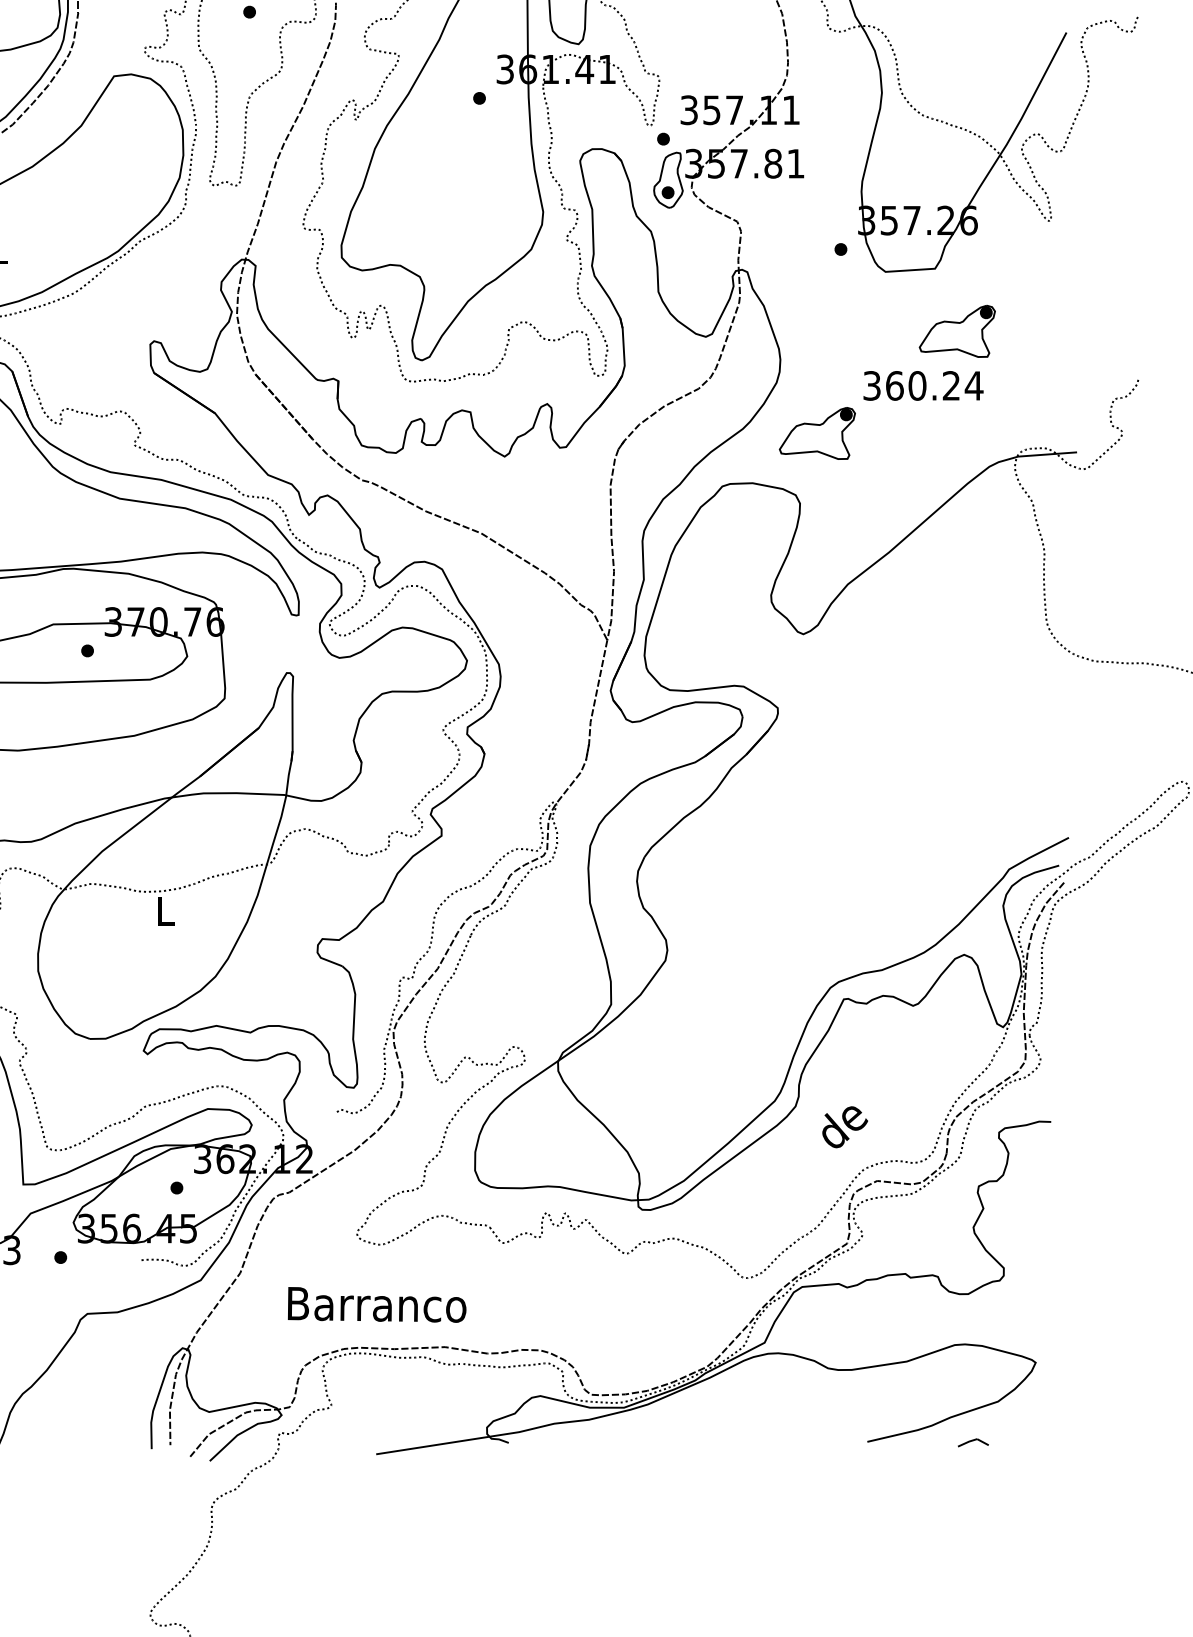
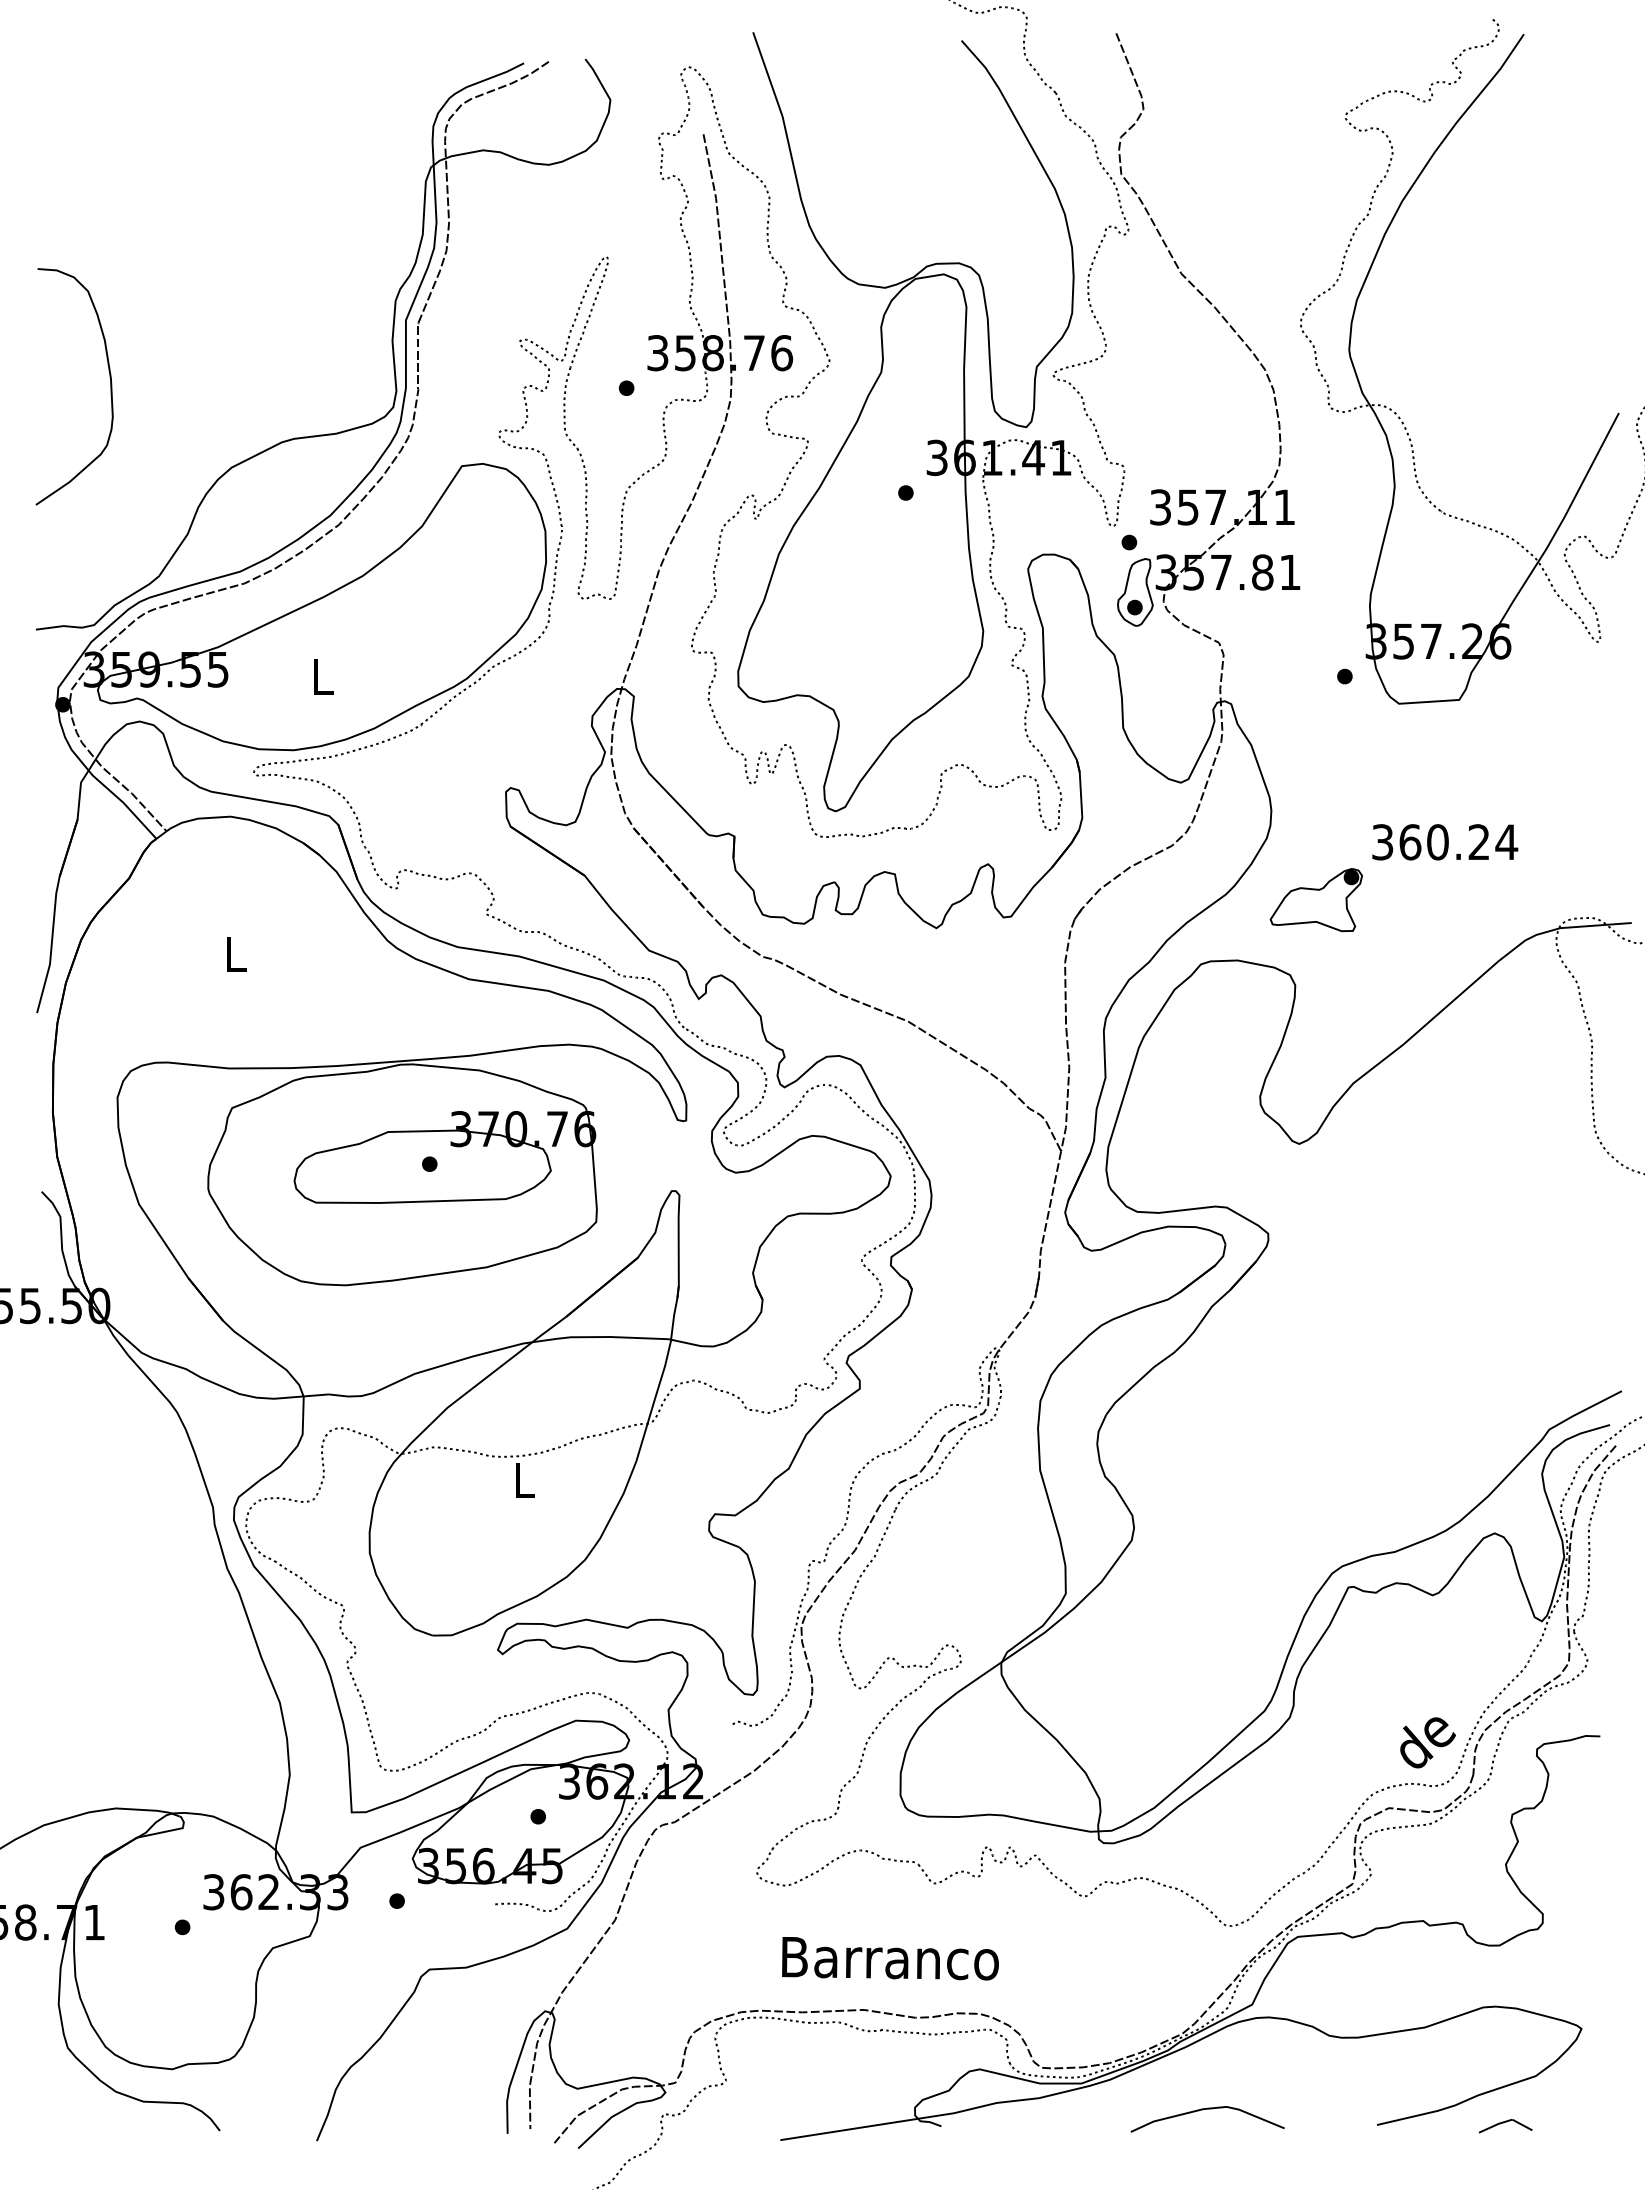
part: (956, 331) -> (1485, 776), removed
text: (844, 1126) -> (1427, 1742), moved
text: (377, 1304) -> (890, 1958), moved
curve: (724, 1429) -> (1203, 2110), added
part: (973, 1443) -> (1505, 2126), size x1.43

